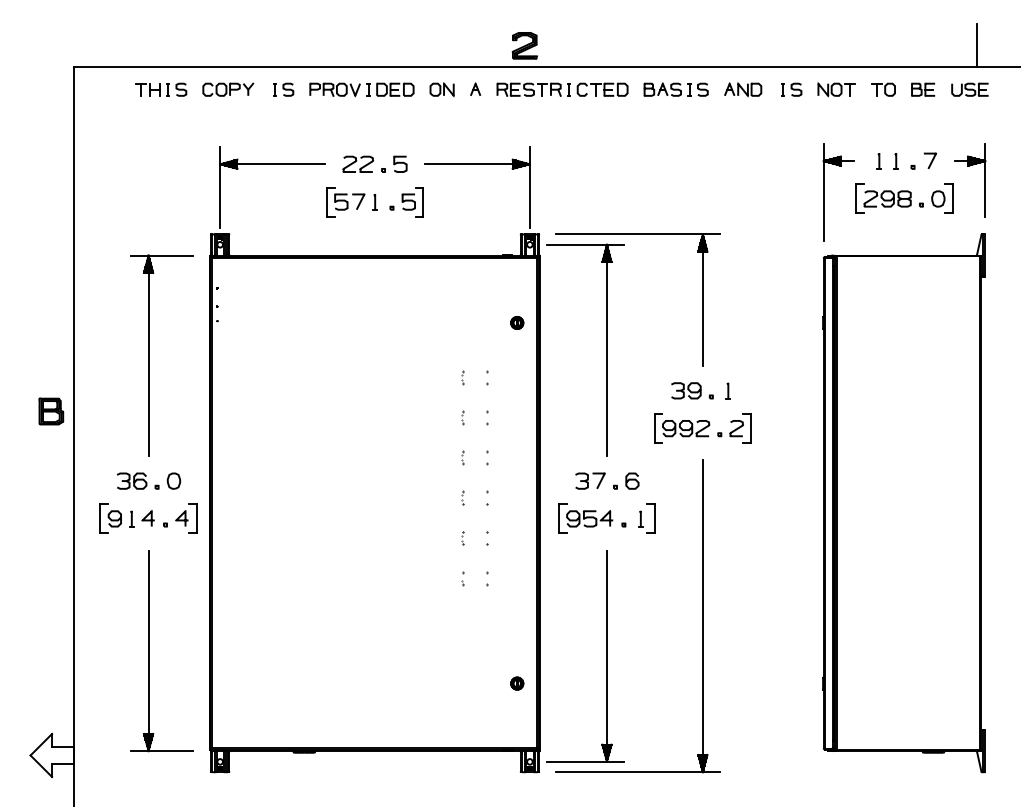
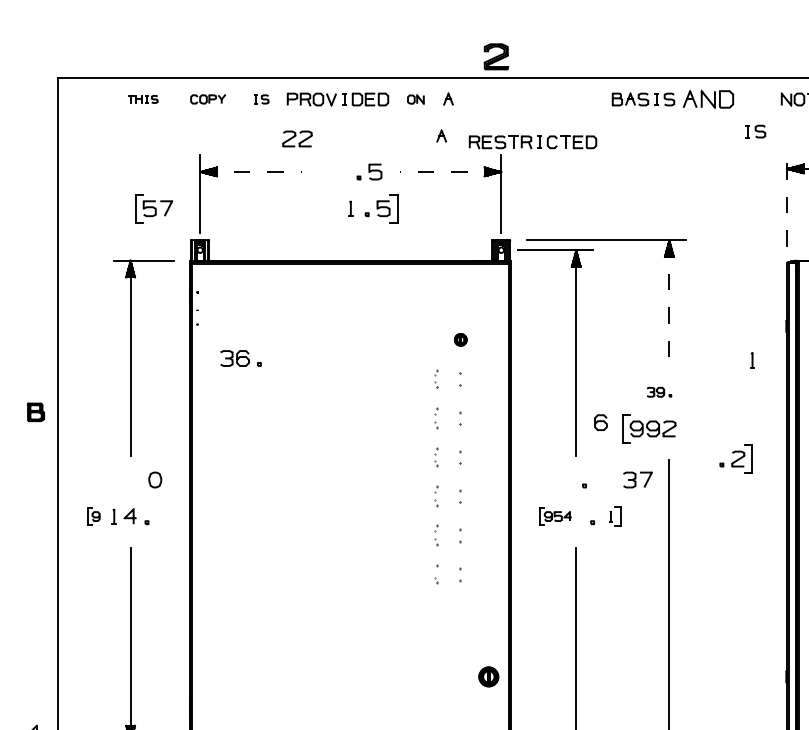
part: (161, 89) -> (143, 99), size x0.6
part: (228, 89) -> (208, 99), size x0.7
part: (283, 89) -> (261, 99), size x0.7
part: (441, 89) -> (415, 99), size x0.7
part: (562, 89) -> (532, 142), moved
part: (743, 89) -> (708, 99), size x1.4
part: (791, 89) -> (755, 131), moved
part: (468, 126) -> (441, 135), added
part: (357, 163) -> (296, 138), moved
line: (273, 164) -> (252, 172), solid -> dashed
line: (477, 164) -> (450, 172), solid -> dashed
line: (823, 192) -> (786, 199), solid -> dashed
part: (345, 202) -> (153, 209), moved
line: (702, 300) -> (669, 304), solid -> dashed
part: (517, 322) -> (461, 339), moved
part: (462, 377) -> (435, 379), size x1.4
part: (692, 390) -> (659, 391), size x0.6
part: (727, 390) -> (751, 359), moved
part: (51, 411) -> (36, 412), size x0.7
part: (462, 417) -> (435, 418), size x1.6
part: (734, 428) -> (736, 458), moved
part: (462, 457) -> (435, 457), size x1.4
part: (138, 480) -> (241, 357), moved
part: (590, 480) -> (637, 479), moved
curve: (632, 480) -> (601, 422), moved
part: (462, 497) -> (435, 495), size x1.6
part: (110, 518) -> (93, 516), size x0.6
part: (186, 518) -> (167, 516), removed
part: (585, 518) -> (555, 516), size x0.6
part: (646, 518) -> (614, 516), size x0.7
part: (462, 538) -> (435, 535), size x1.6
part: (462, 578) -> (435, 574), size x1.4
part: (517, 683) -> (489, 676), size x1.6

